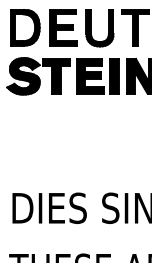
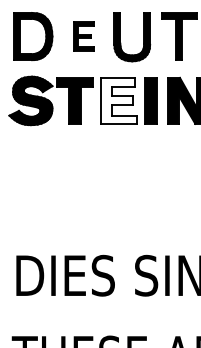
part: (63, 27) -> (83, 36), size x0.6
fill: (89, 75) -> (118, 99), removed

